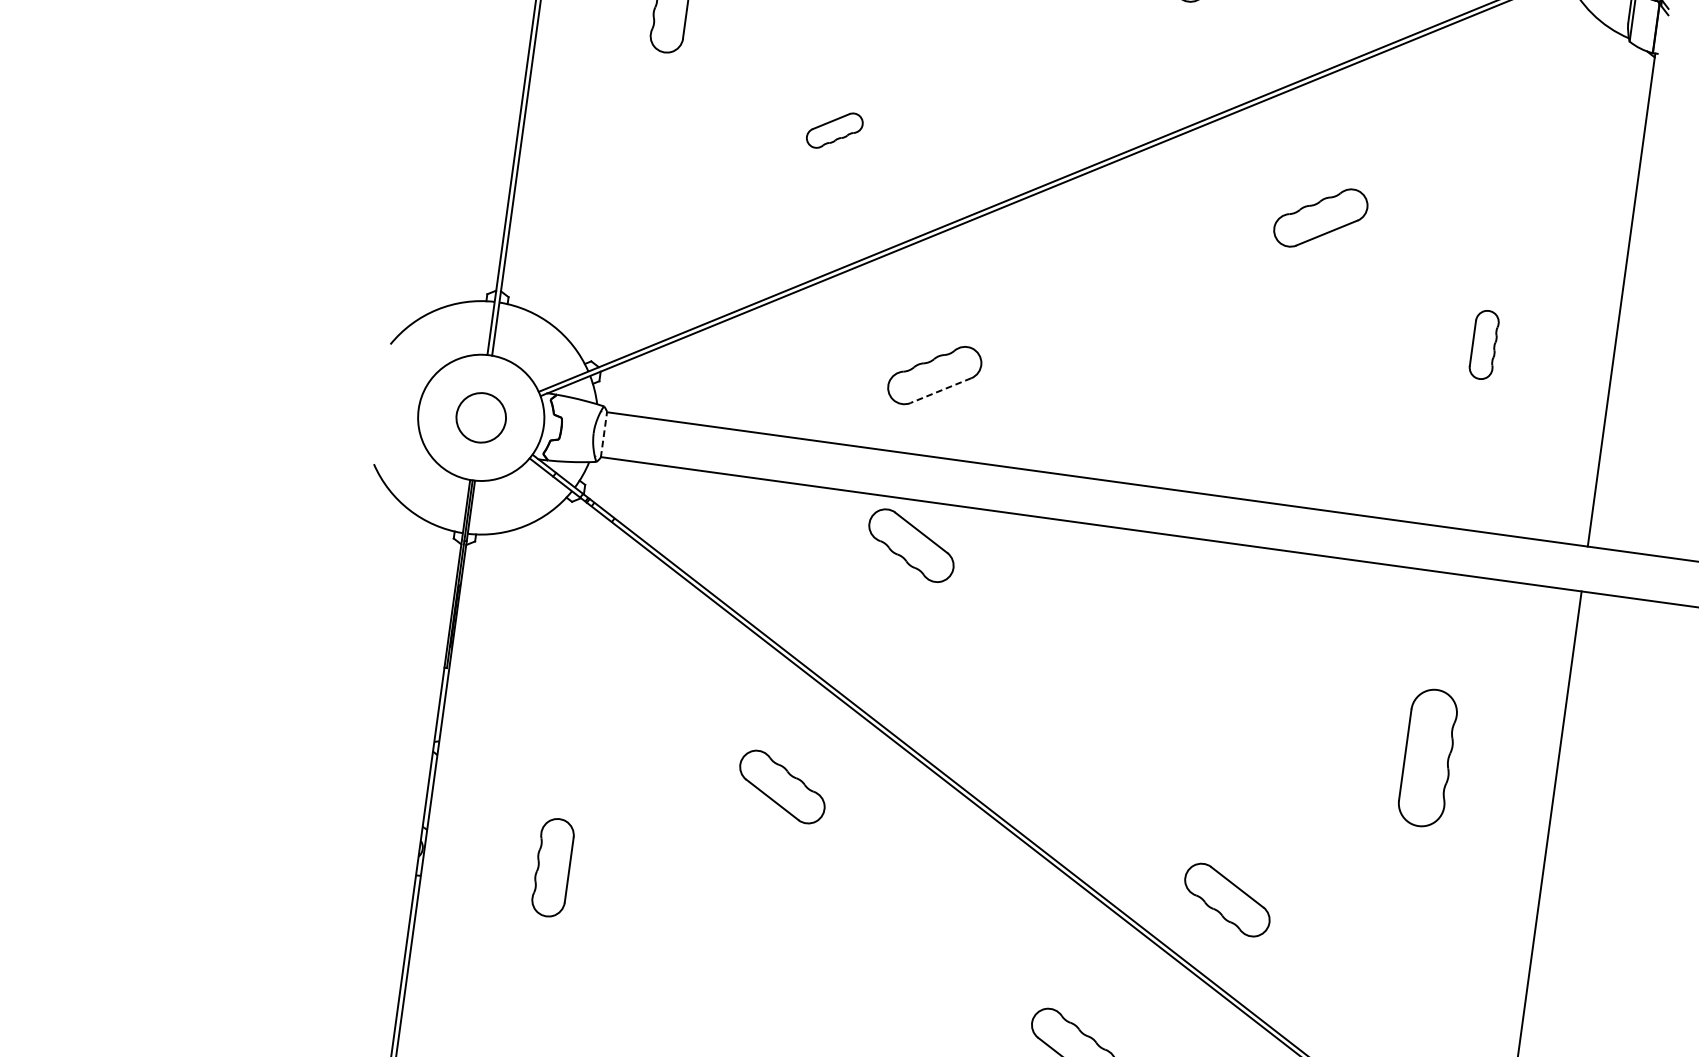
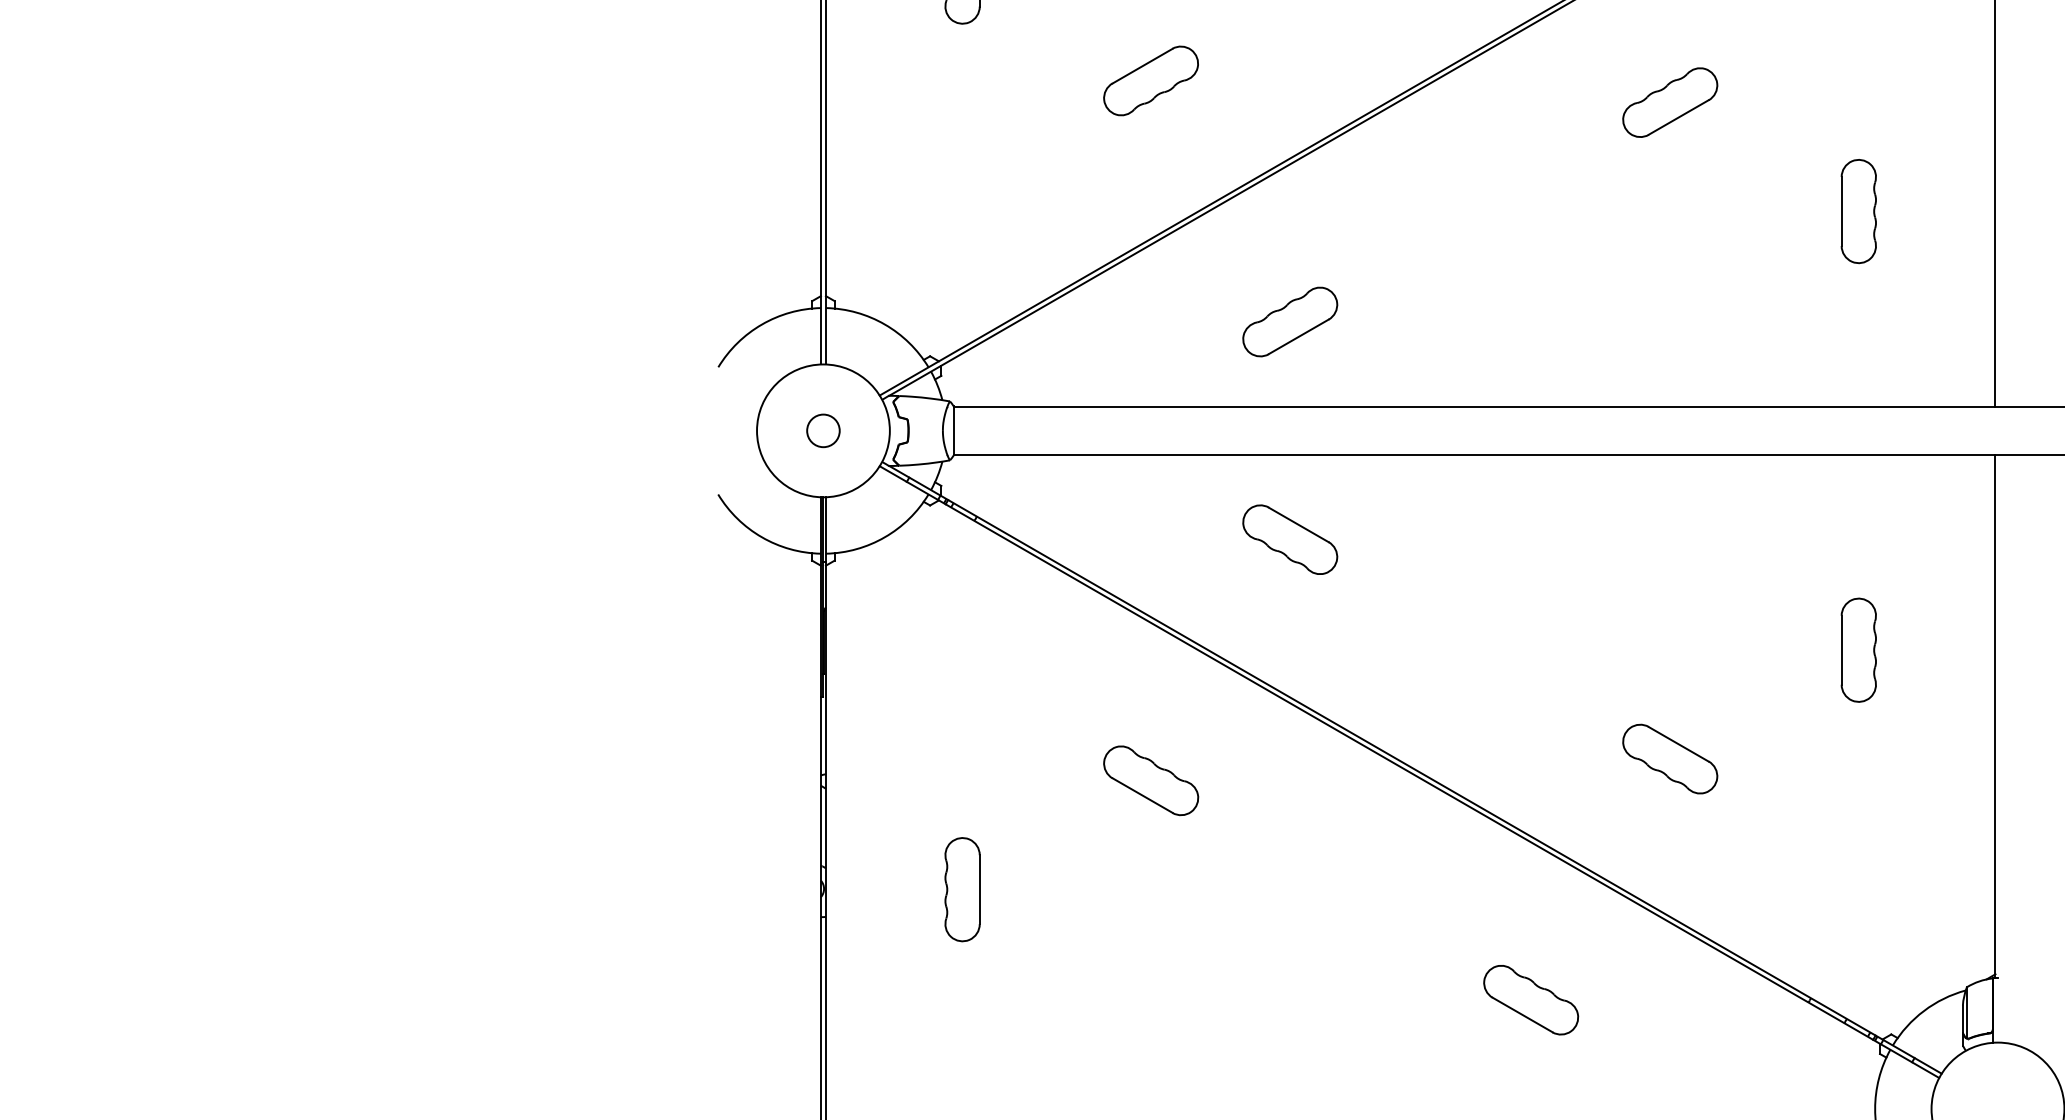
part: (834, 130) -> (1150, 80), size x1.67
part: (1484, 344) -> (1858, 211), size x1.43
line: (940, 390) -> (1298, 336), dashed -> solid
circle: (481, 417) -> (823, 430), size x0.62
line: (603, 434) -> (953, 430), dashed -> solid
part: (911, 545) -> (1290, 539), moved
part: (1427, 757) -> (1858, 649), size x0.71
part: (782, 786) -> (1151, 780), moved
part: (1227, 899) -> (1670, 758), moved

